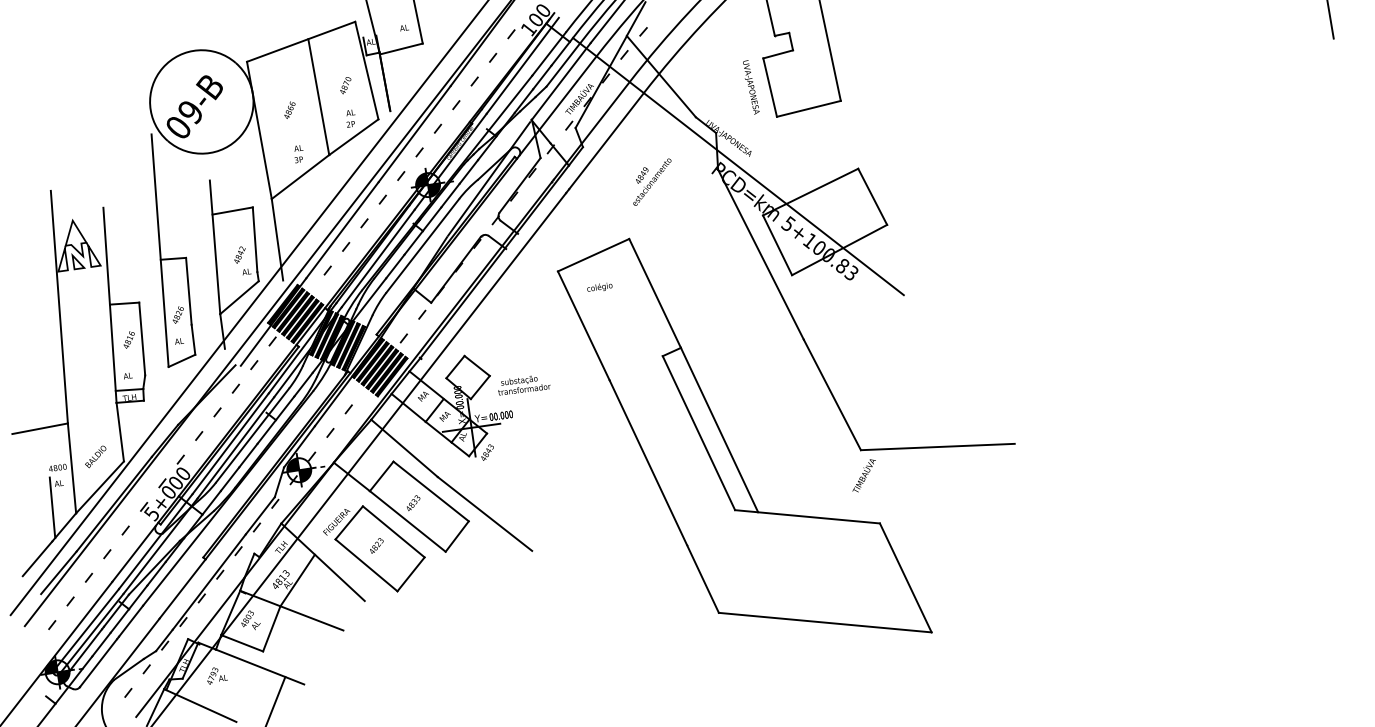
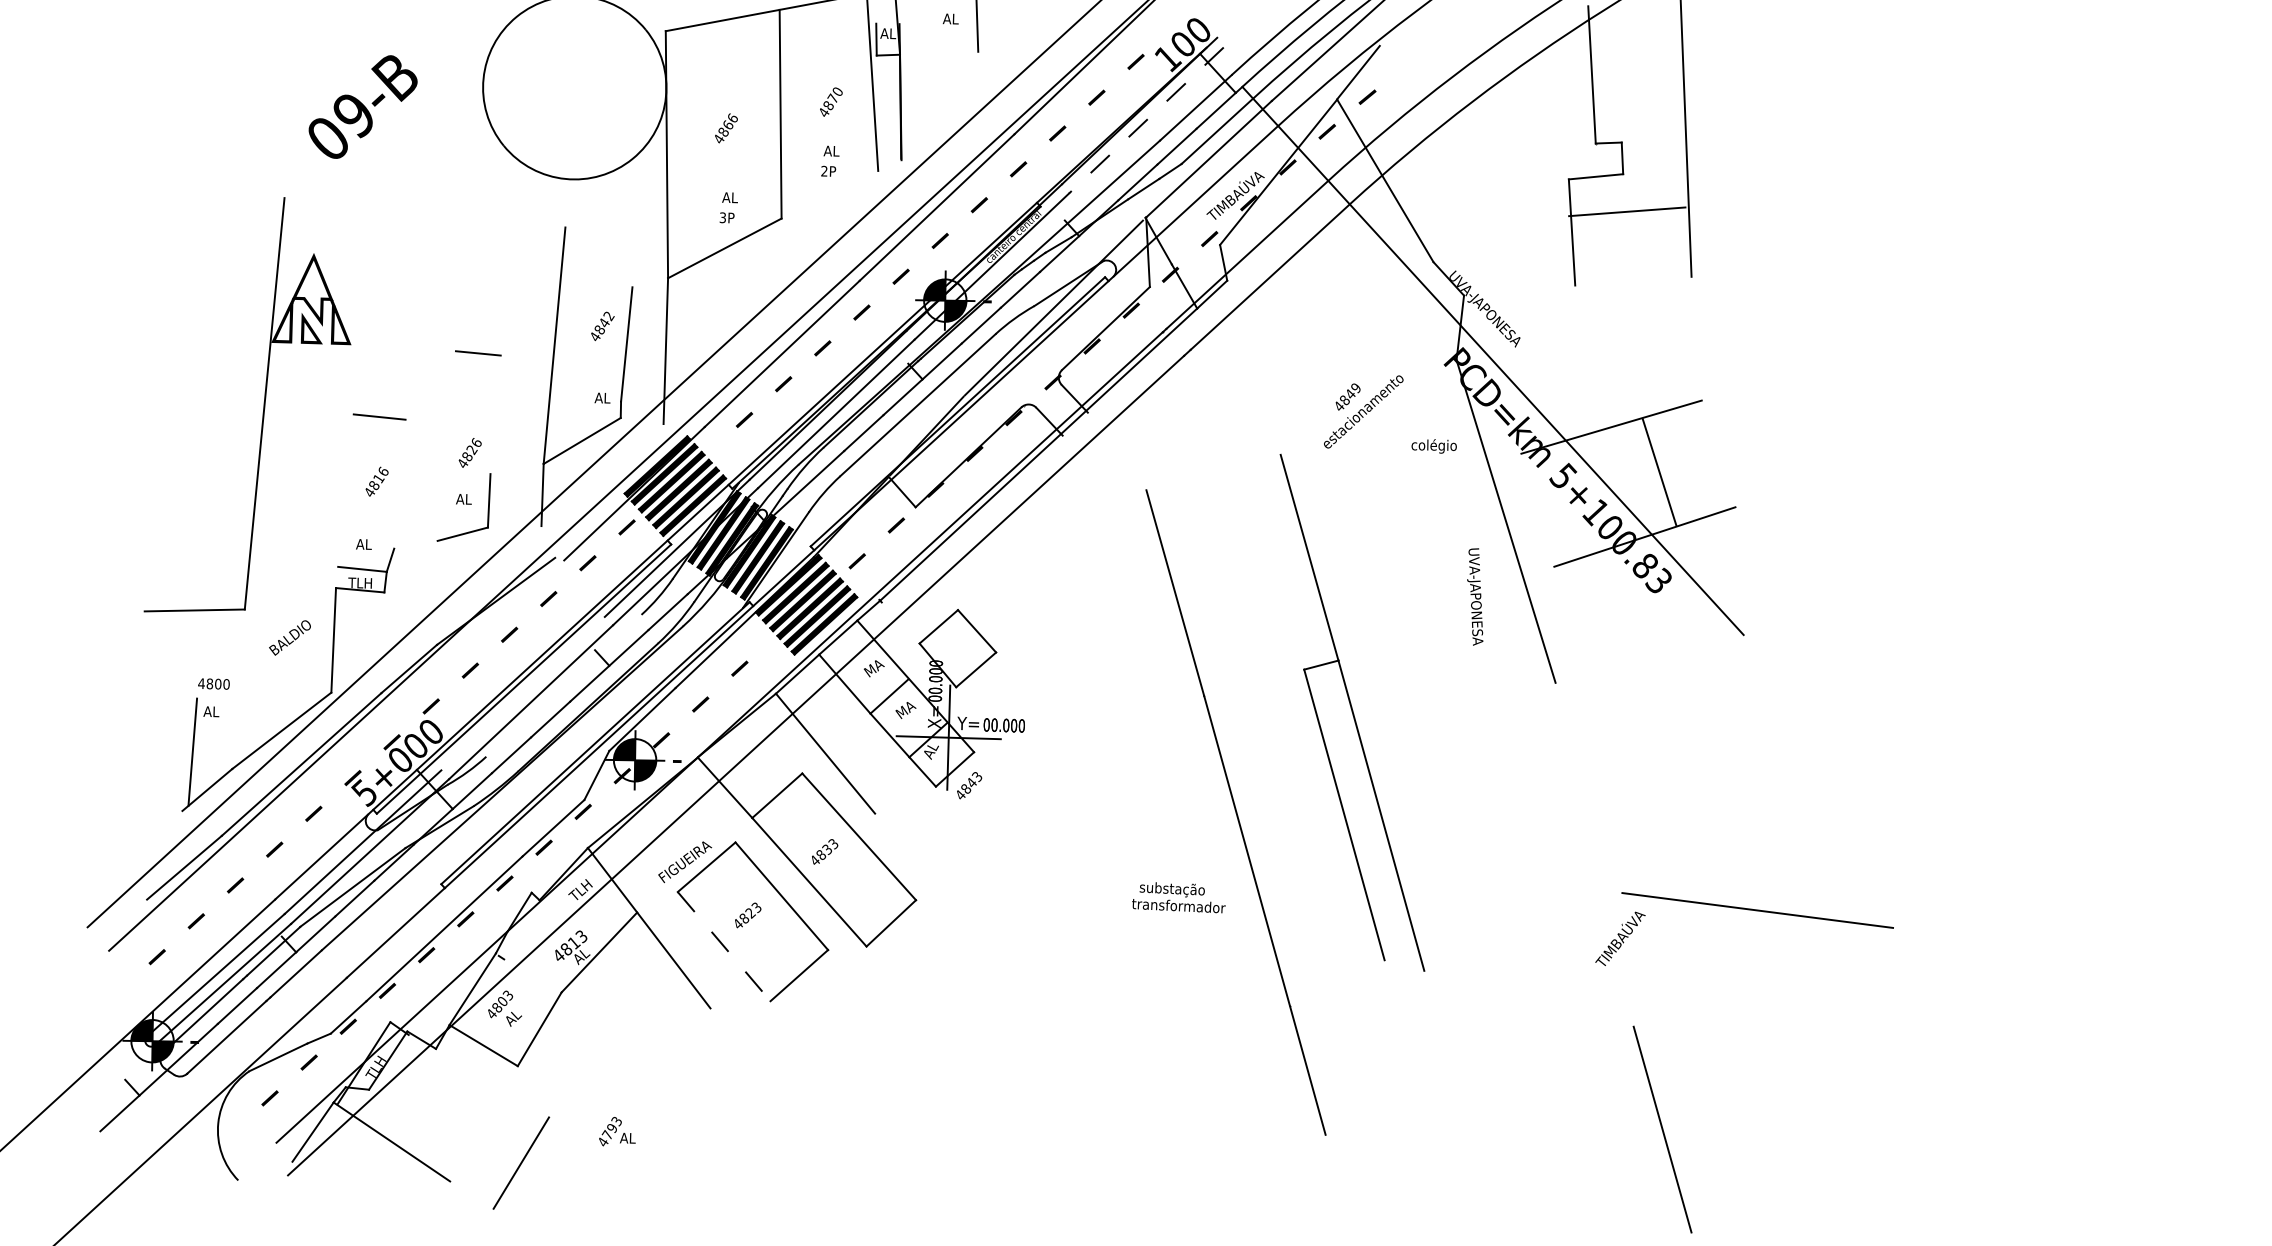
line: (401, 48) -> (939, 54), removed
line: (522, 66) -> (1145, 121), solid -> dashed
text: (751, 87) -> (1476, 597), moved
text: (194, 106) -> (362, 106), moved
line: (808, 108) -> (1626, 211), moved
line: (353, 137) -> (829, 195), removed
text: (652, 181) -> (1364, 410), moved
line: (872, 196) -> (1659, 471), moved
line: (232, 210) -> (595, 286), removed
line: (777, 245) -> (1537, 510), removed
line: (159, 250) -> (456, 334), removed
text: (239, 254) -> (601, 325), moved
line: (593, 254) -> (1213, 471), removed
text: (599, 286) -> (1433, 444), moved
line: (188, 290) -> (495, 413), removed
line: (109, 304) -> (353, 414), removed
line: (142, 338) -> (400, 483), removed
text: (524, 385) -> (1180, 898), moved
line: (831, 394) -> (1587, 786), removed
line: (252, 435) -> (563, 685), removed
line: (230, 443) -> (522, 693), removed
text: (95, 456) -> (289, 637), moved
line: (71, 468) -> (237, 689), removed
line: (484, 513) -> (945, 891), removed
line: (807, 516) -> (1509, 992), removed
line: (37, 558) -> (151, 836), removed
line: (366, 565) -> (724, 946), solid -> dashed
line: (291, 610) -> (579, 1003), removed
line: (824, 622) -> (1507, 1183), removed
line: (260, 666) -> (508, 1091), removed
text: (217, 675) -> (618, 1132), moved

